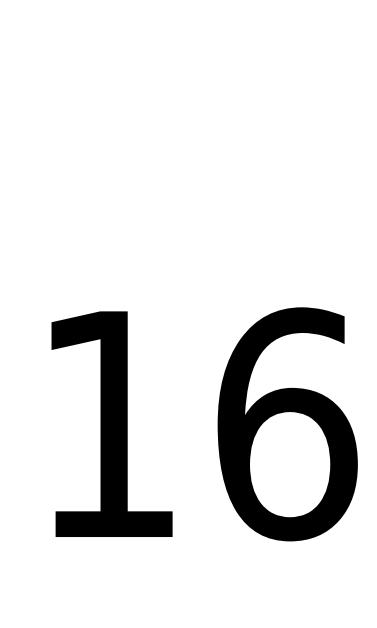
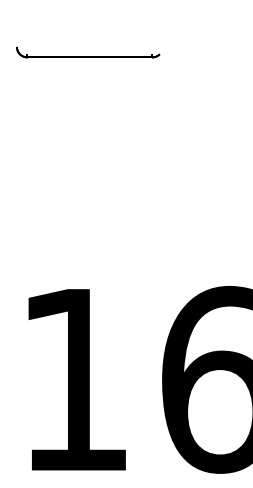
part: (125, 16) -> (88, 52), added

